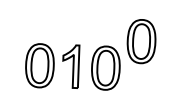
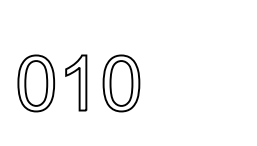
part: (141, 41) -> (166, 47), removed

